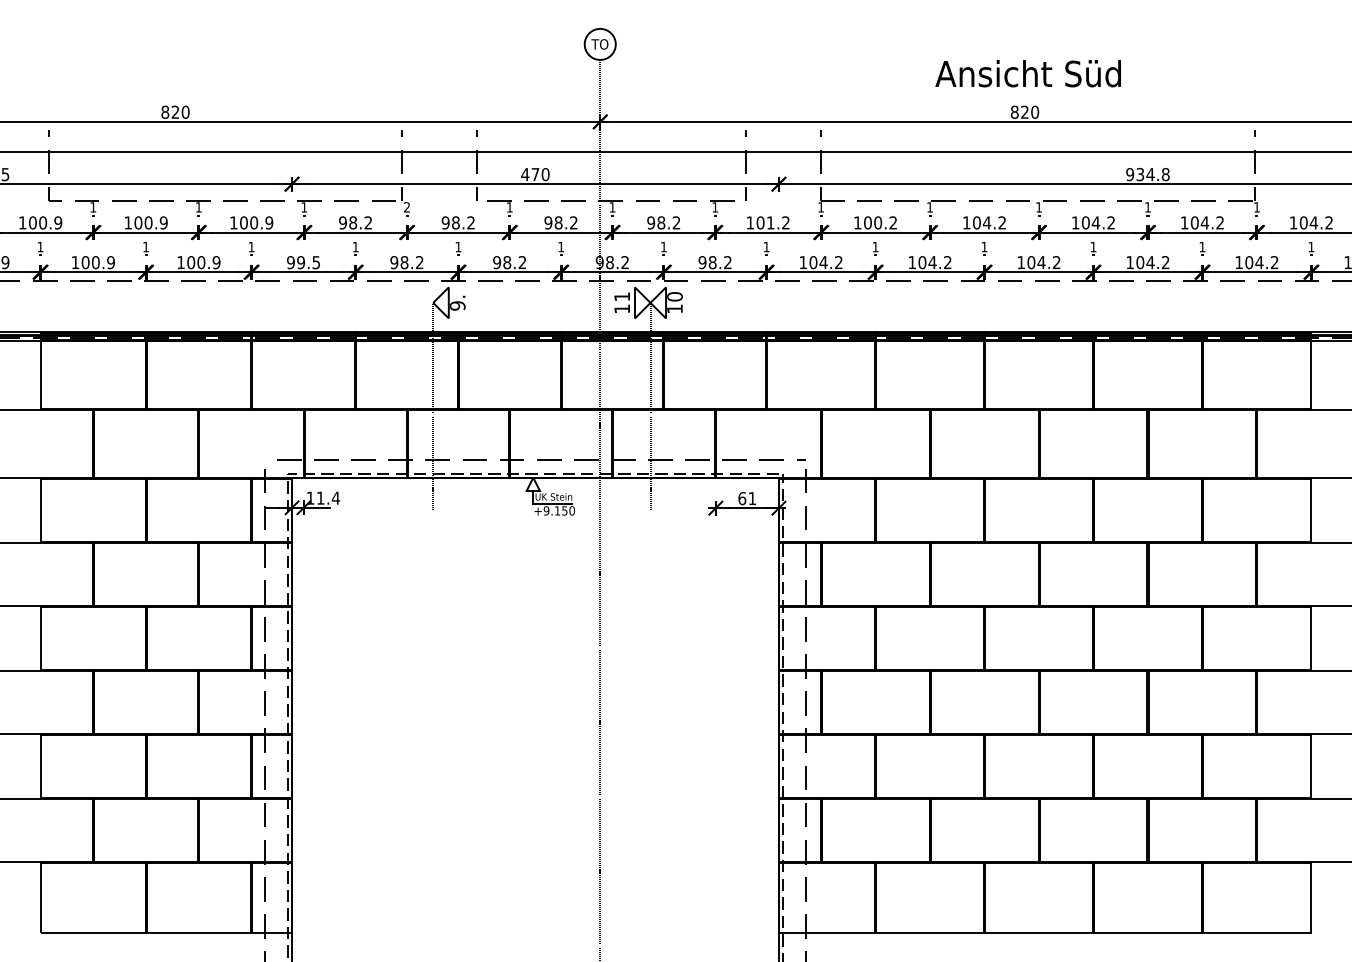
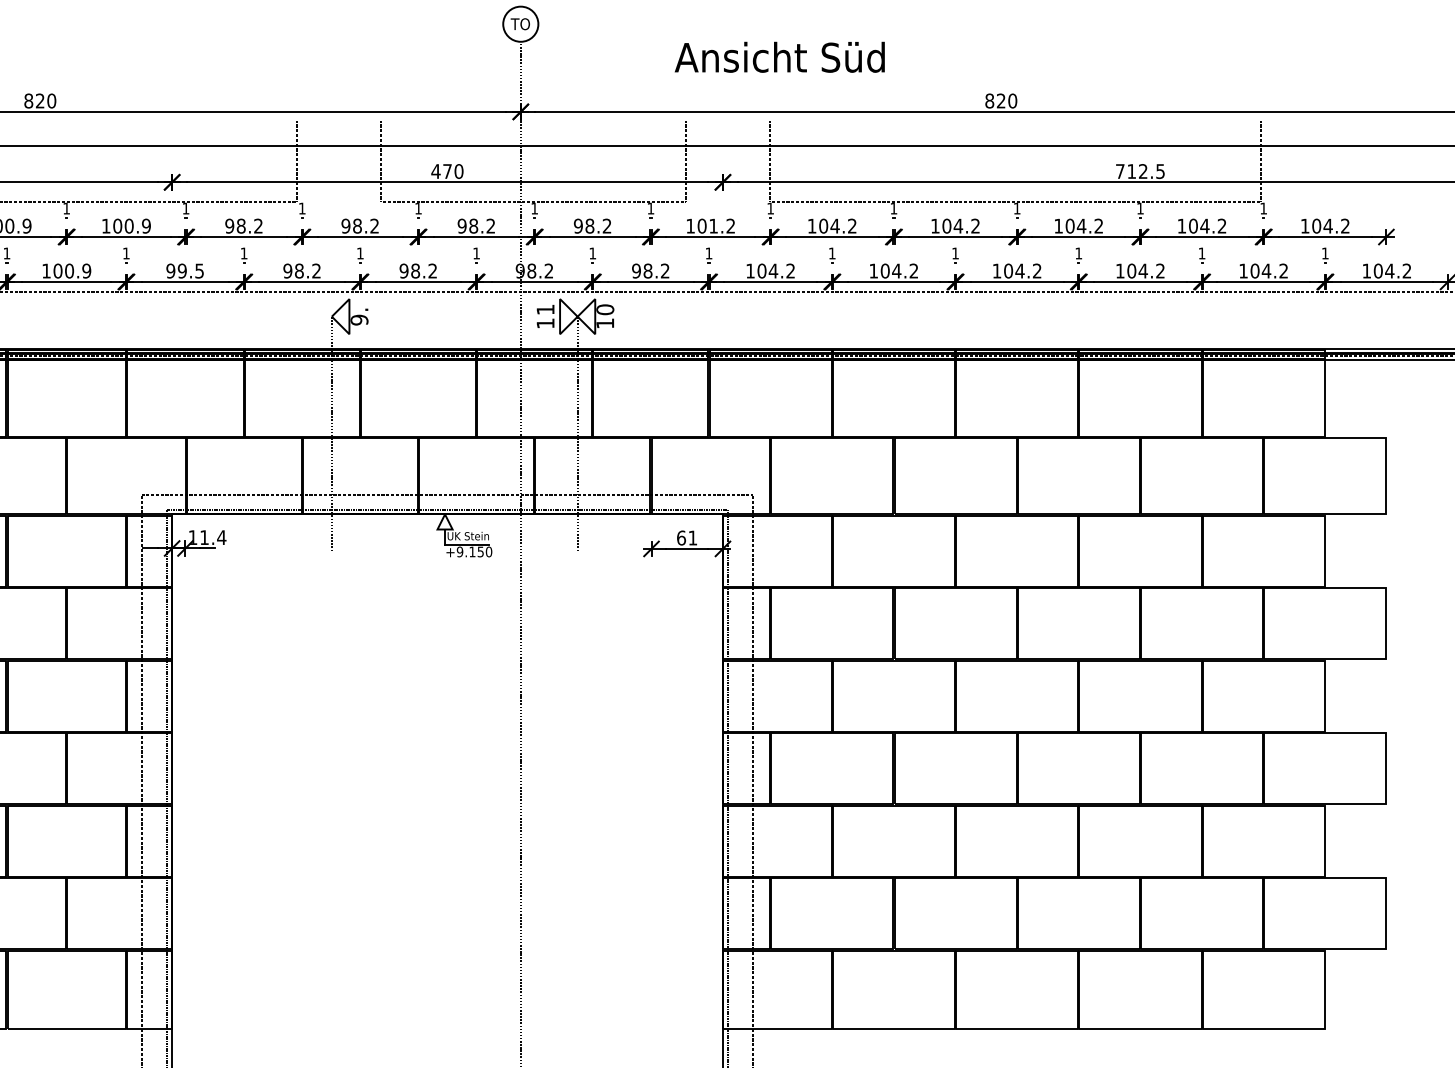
text: (1027, 73) -> (779, 57), moved
text: (1147, 174) -> (1139, 171), 934.8 -> 712.5
text: (406, 207) -> (301, 208), 2 -> 1
text: (877, 222) -> (834, 225), 100.2 -> 104.2

